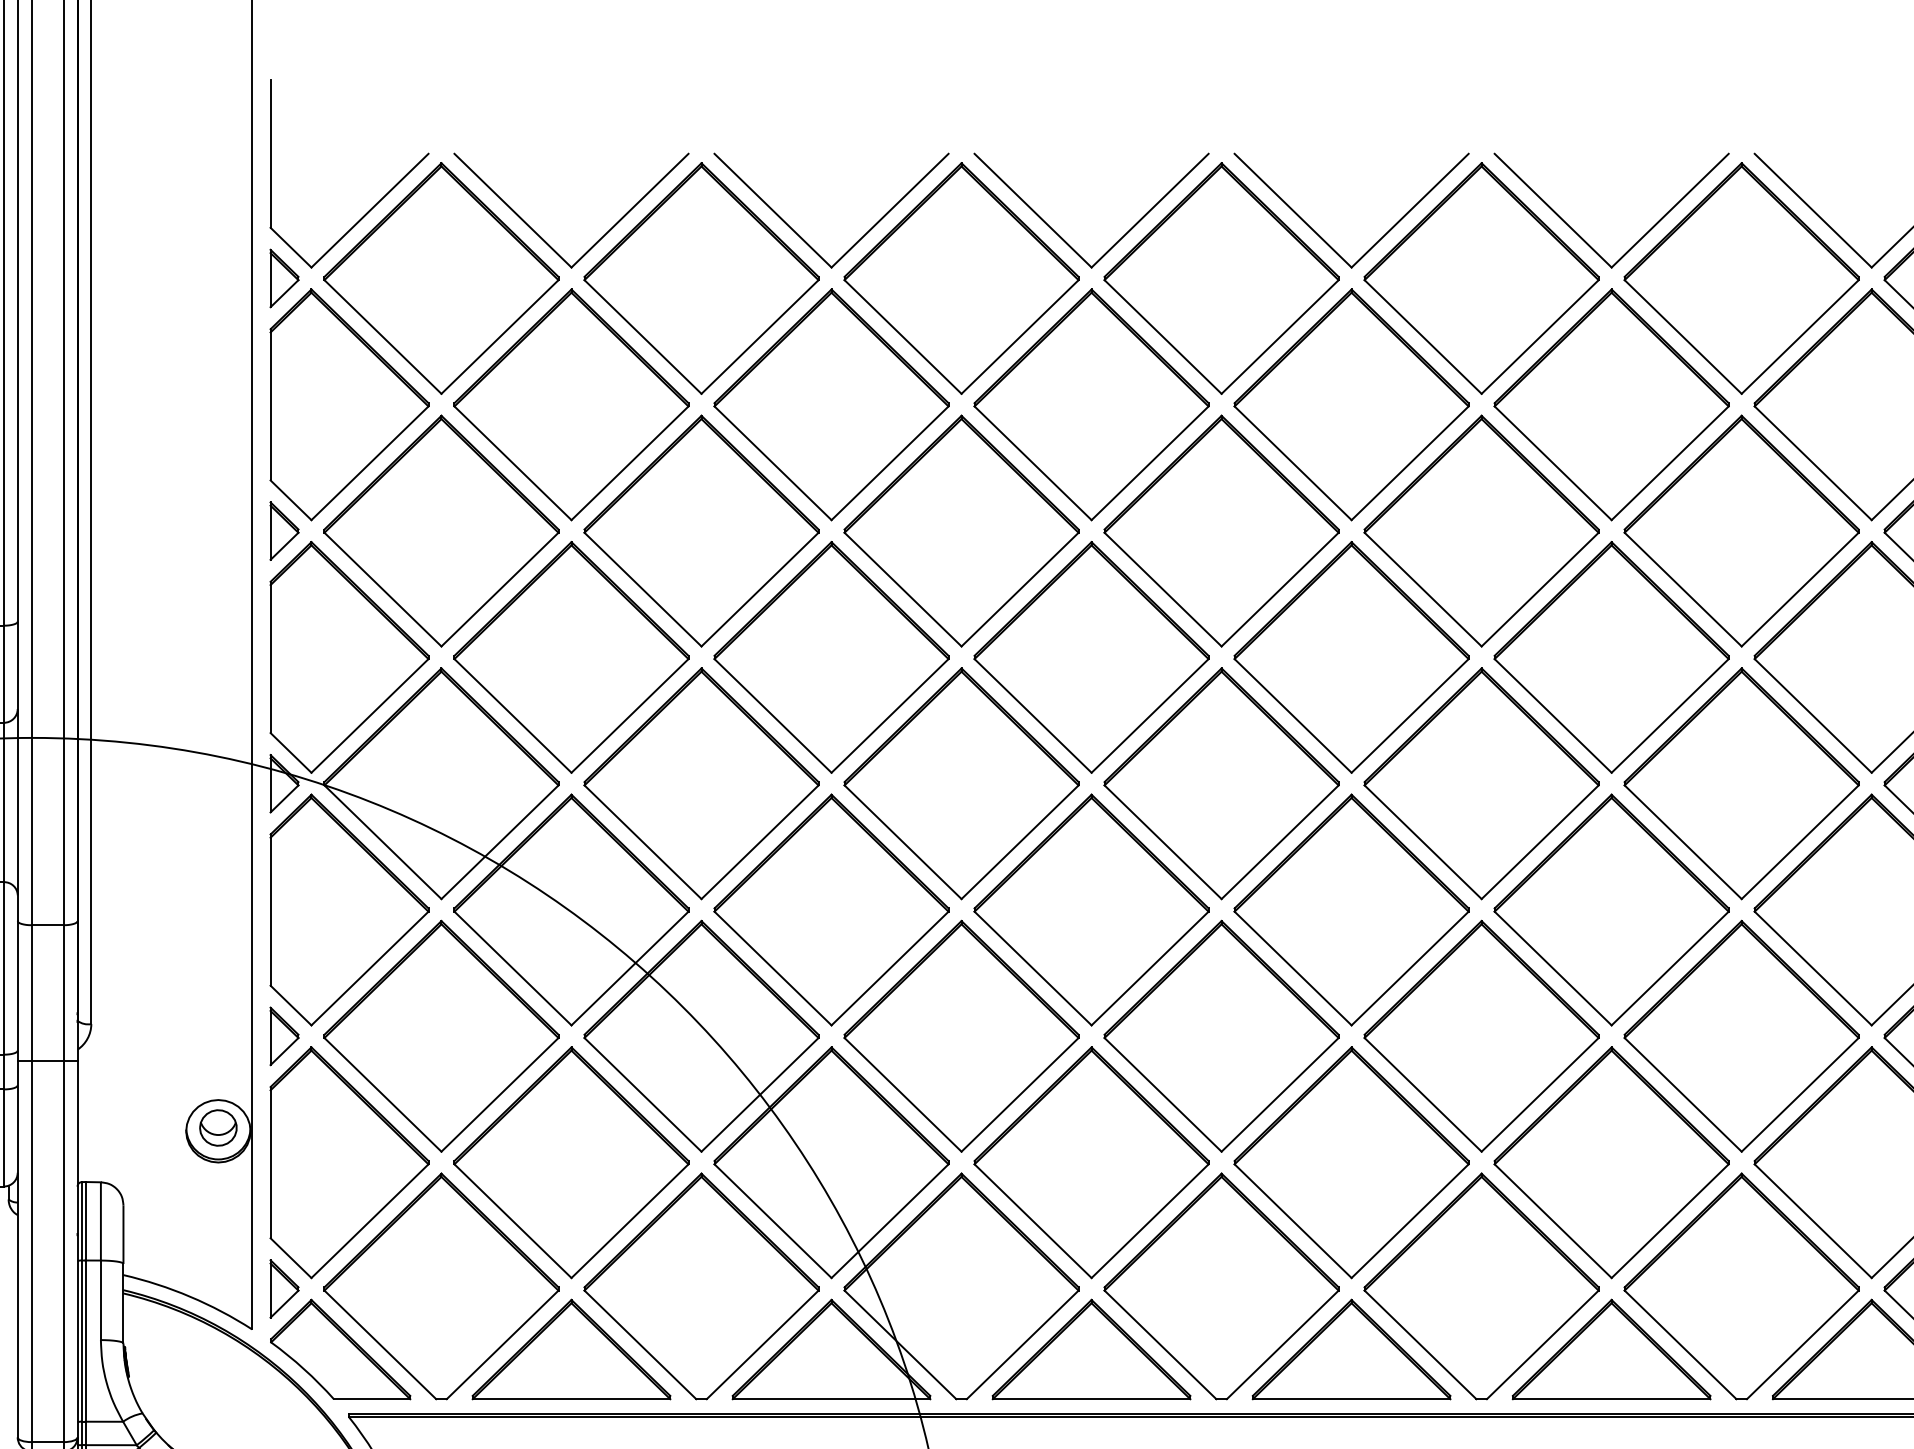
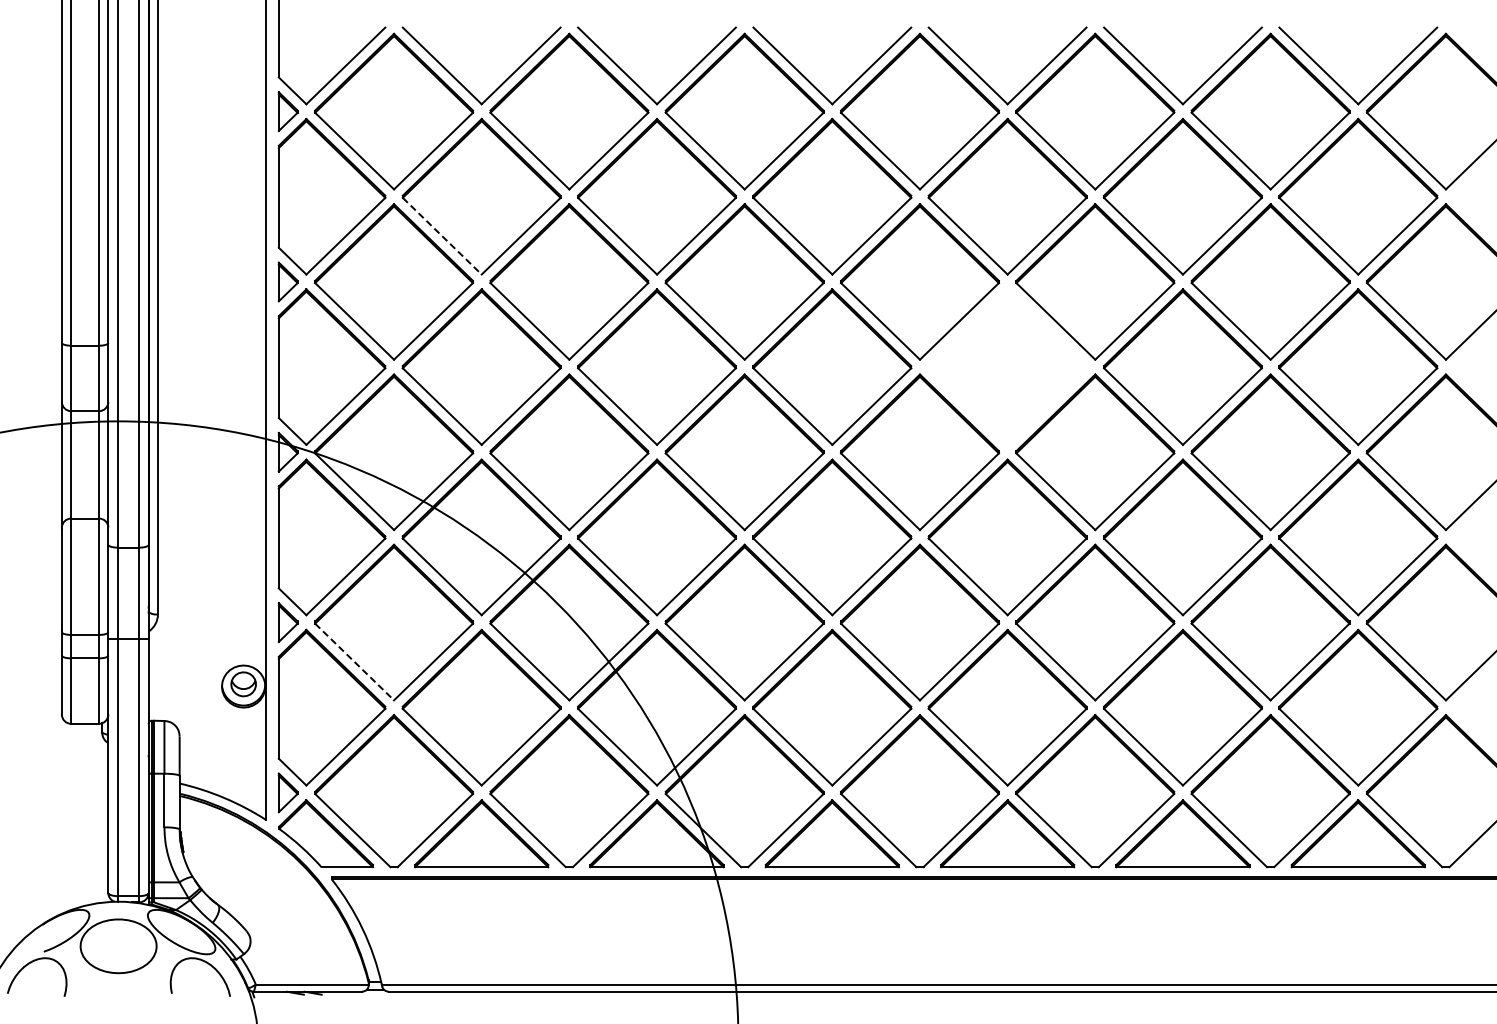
line: (513, 463) -> (442, 236), solid -> dashed
part: (1351, 656) -> (1007, 366), removed
line: (382, 1095) -> (354, 662), solid -> dashed

